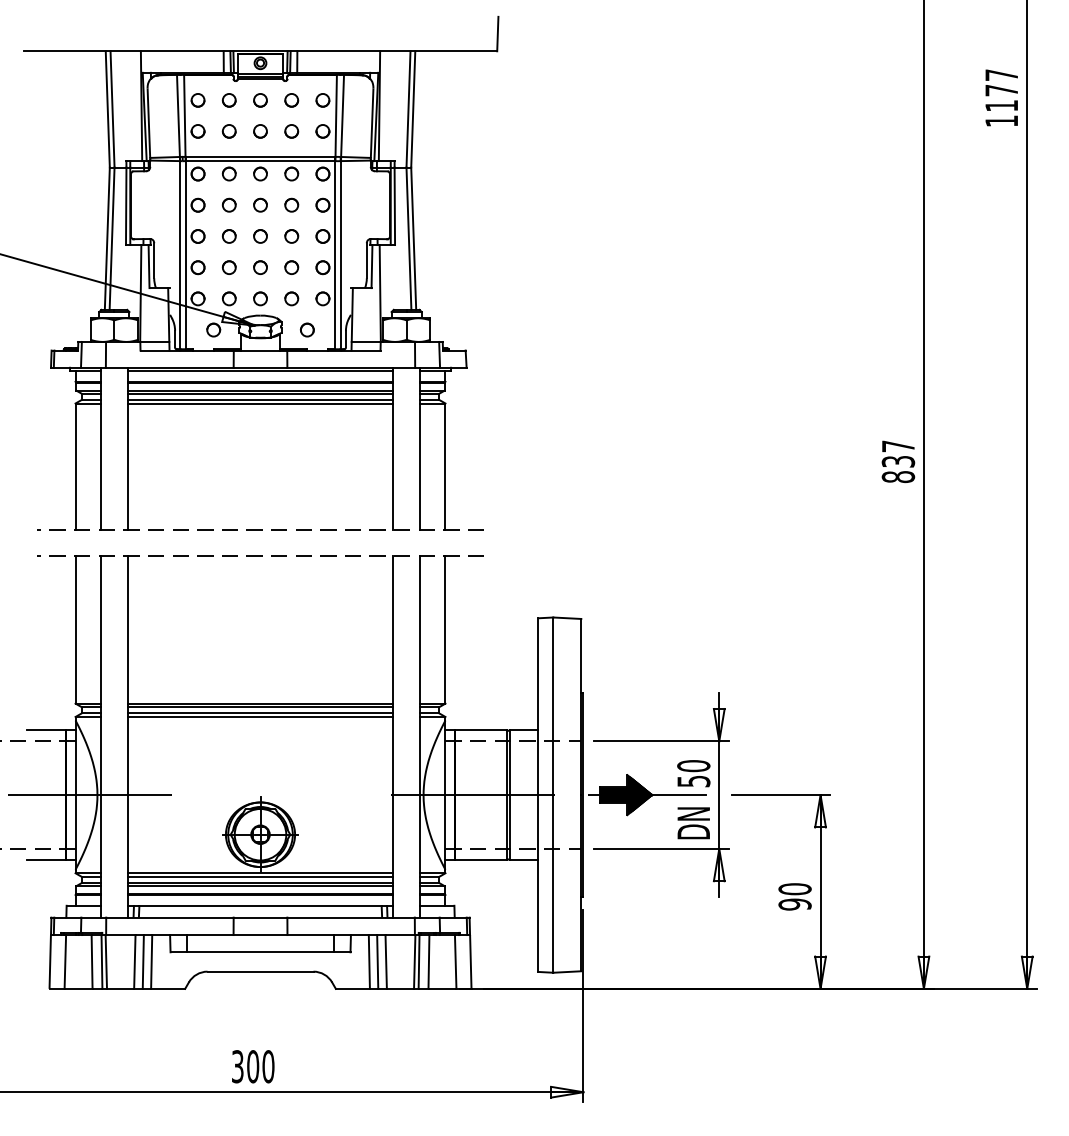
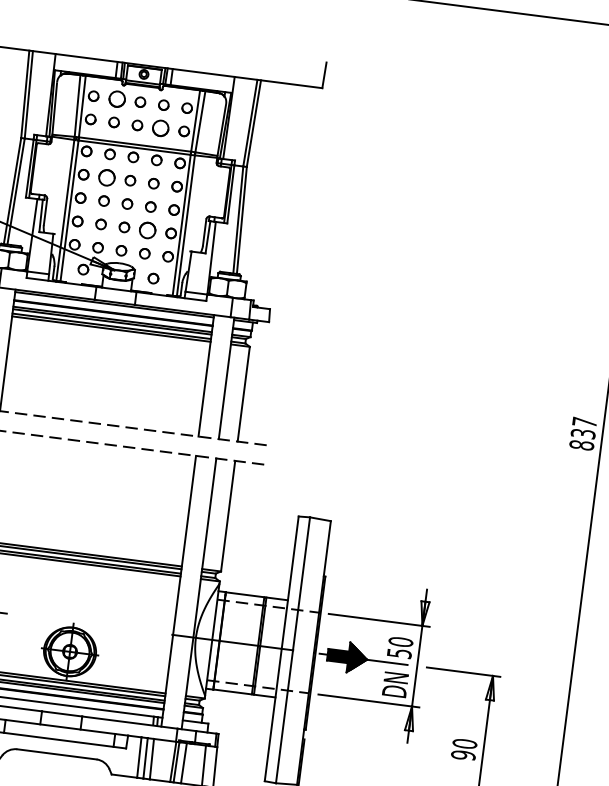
part: (228, 100) -> (116, 99), size x1.6
part: (291, 131) -> (160, 128), size x1.6
part: (229, 204) -> (107, 177), size x1.6
part: (291, 267) -> (147, 230), size x1.6

